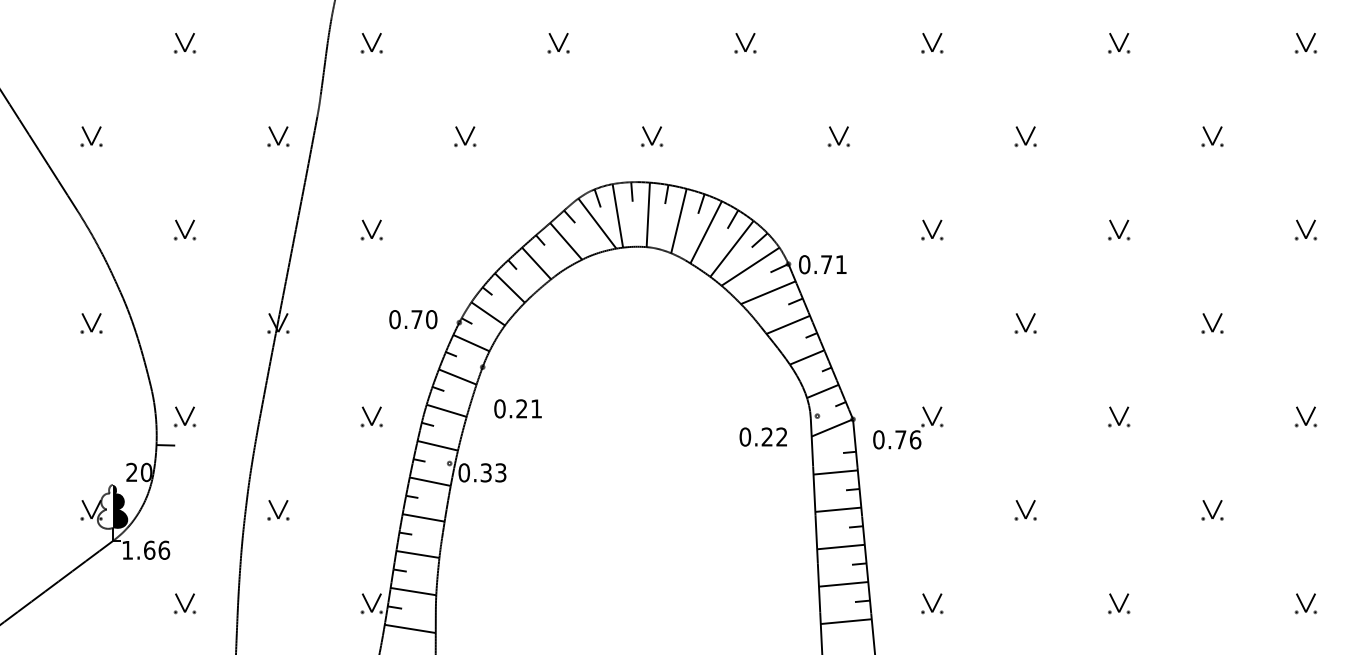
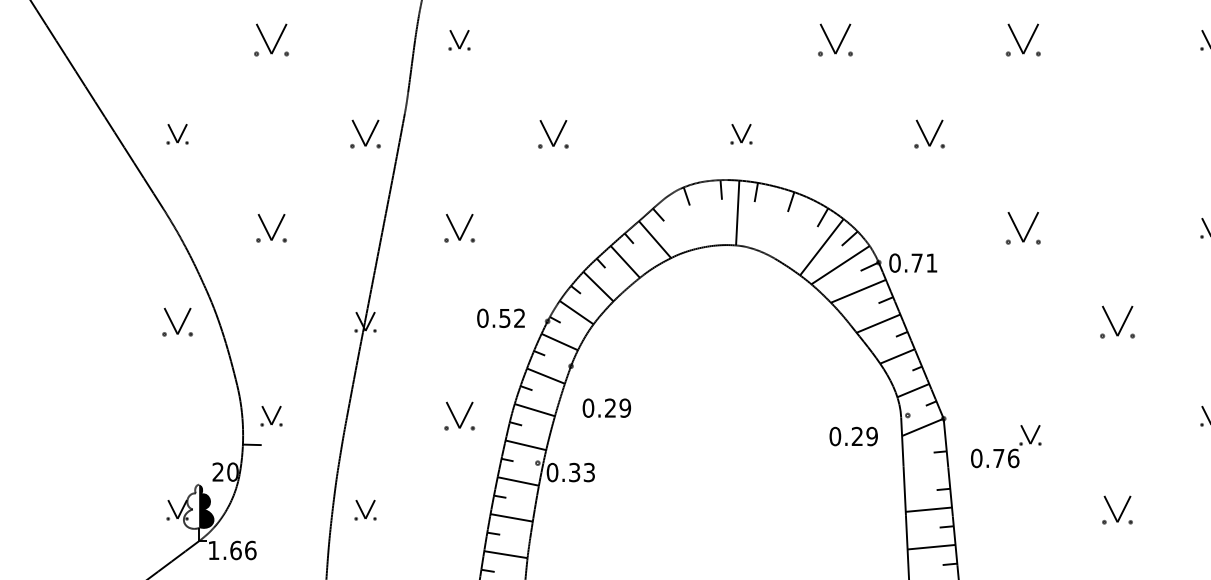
part: (184, 43) -> (271, 40), size x1.6
part: (558, 43) -> (647, 40), removed
part: (745, 43) -> (835, 40), size x1.6
part: (932, 43) -> (1023, 40), size x1.6
part: (278, 136) -> (365, 134), size x1.4
part: (465, 136) -> (553, 134), size x1.4
part: (838, 136) -> (929, 134), size x1.4
part: (1025, 136) -> (1117, 134), removed
line: (617, 215) -> (706, 213), removed
line: (678, 220) -> (768, 218), removed
line: (597, 223) -> (686, 221), removed
part: (184, 229) -> (271, 227), size x1.4
part: (371, 229) -> (459, 227), size x1.4
part: (932, 229) -> (1023, 227), size x1.6
line: (705, 232) -> (795, 230), removed
text: (424, 319) -> (512, 318), 0.70 -> 0.52
part: (91, 323) -> (177, 322), size x1.4
part: (1025, 323) -> (1117, 322), size x1.6
text: (536, 408) -> (625, 407), 0.21 -> 0.29
part: (371, 416) -> (459, 415), size x1.4
part: (908, 427) -> (1006, 446), moved
text: (781, 436) -> (871, 435), 0.22 -> 0.29
line: (835, 472) -> (926, 472), removed
part: (1025, 510) -> (1117, 510), size x1.4

